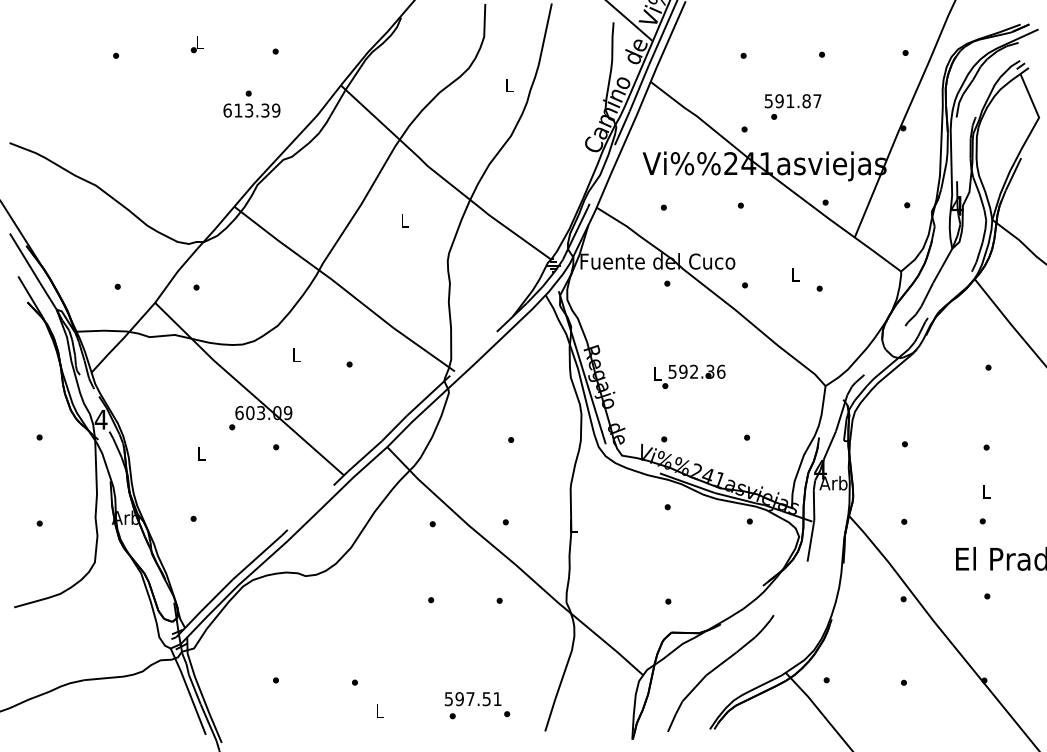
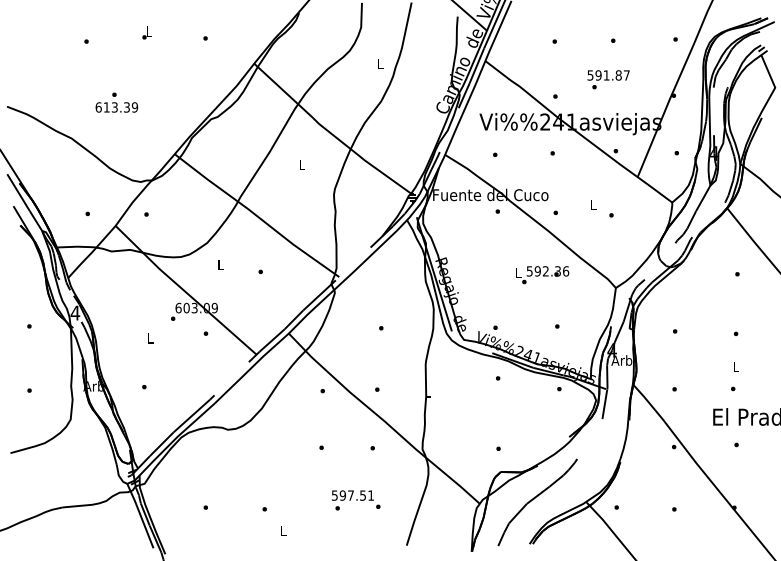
text: (251, 103) -> (116, 102), moved
text: (792, 106) -> (608, 79), moved
text: (689, 377) -> (542, 275), moved
text: (476, 705) -> (355, 500), moved

